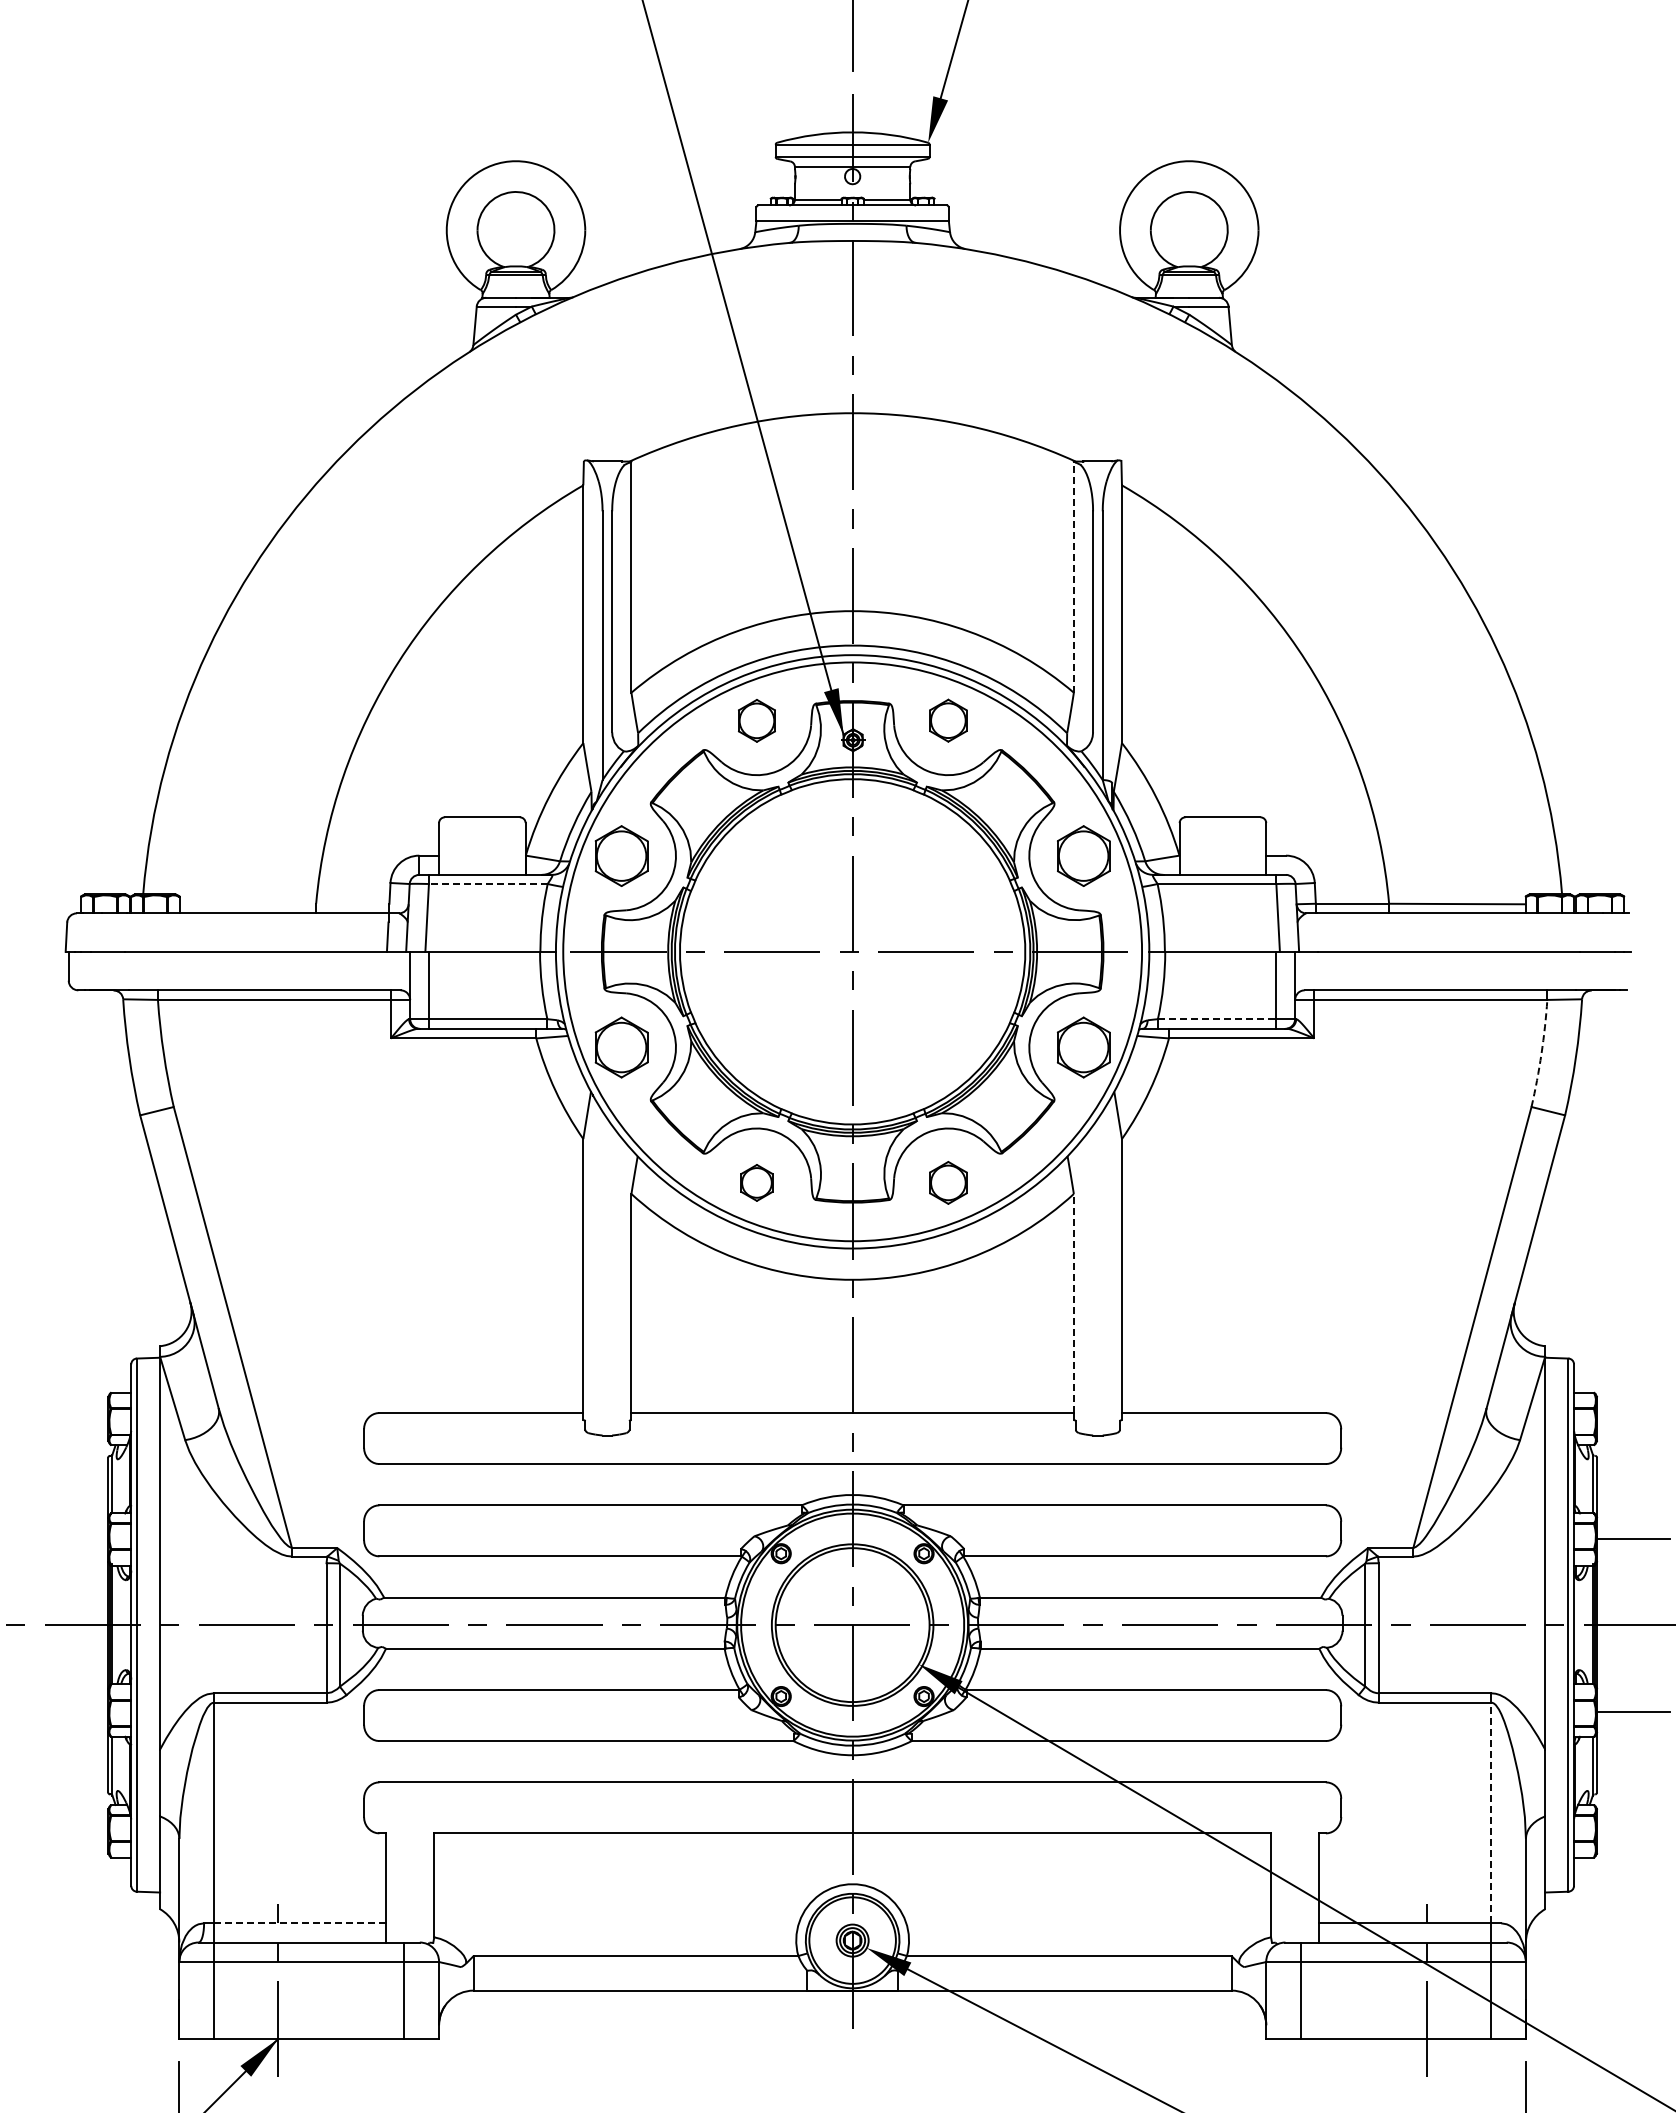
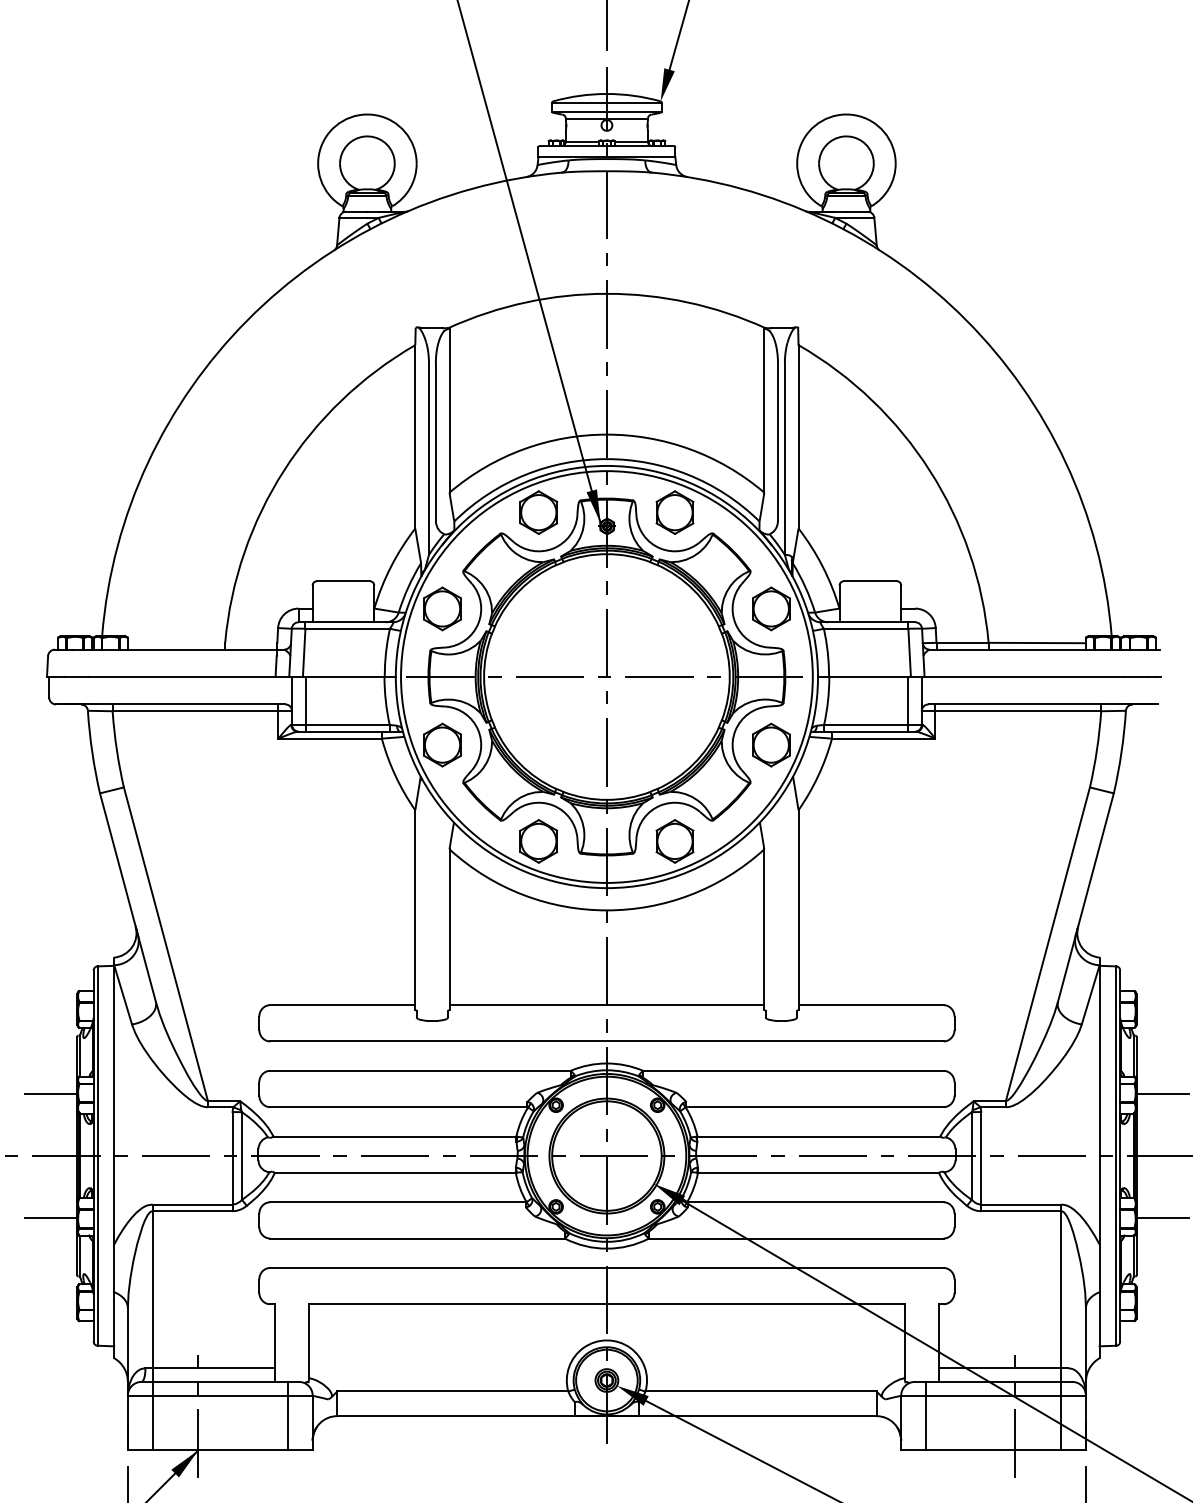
line: (1073, 577) -> (764, 410), dashed -> solid
part: (756, 720) -> (538, 512), size x1.43
part: (948, 720) -> (675, 512), size x1.43
line: (487, 884) -> (347, 629), dashed -> solid
line: (1216, 1019) -> (865, 725), dashed -> solid
arc: (1541, 1053) -> (1097, 749), dashed -> solid
part: (756, 1182) -> (538, 841), size x1.67
part: (948, 1182) -> (675, 841), size x1.43
line: (1073, 1303) -> (764, 927), dashed -> solid
line: (71, 1538) -> (51, 1094), added
line: (71, 1711) -> (51, 1217), added
line: (1491, 1812) -> (1061, 1289), dashed -> solid
line: (300, 1923) -> (214, 1368), dashed -> solid

